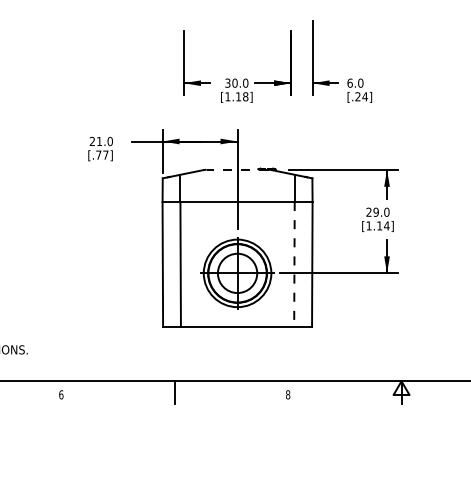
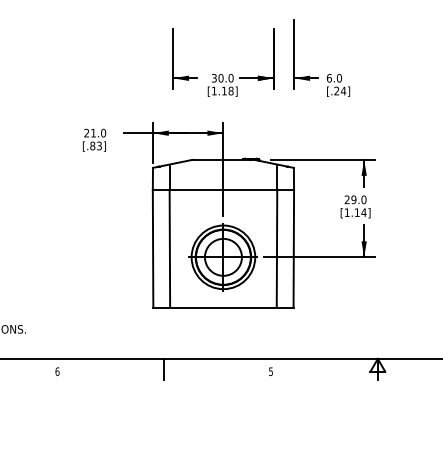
text: (102, 154) -> (96, 145), [.77] -> [.83]
line: (237, 169) -> (223, 159), dashed -> solid
line: (294, 264) -> (277, 248), dashed -> solid
text: (288, 394) -> (271, 371), 8 -> 5

